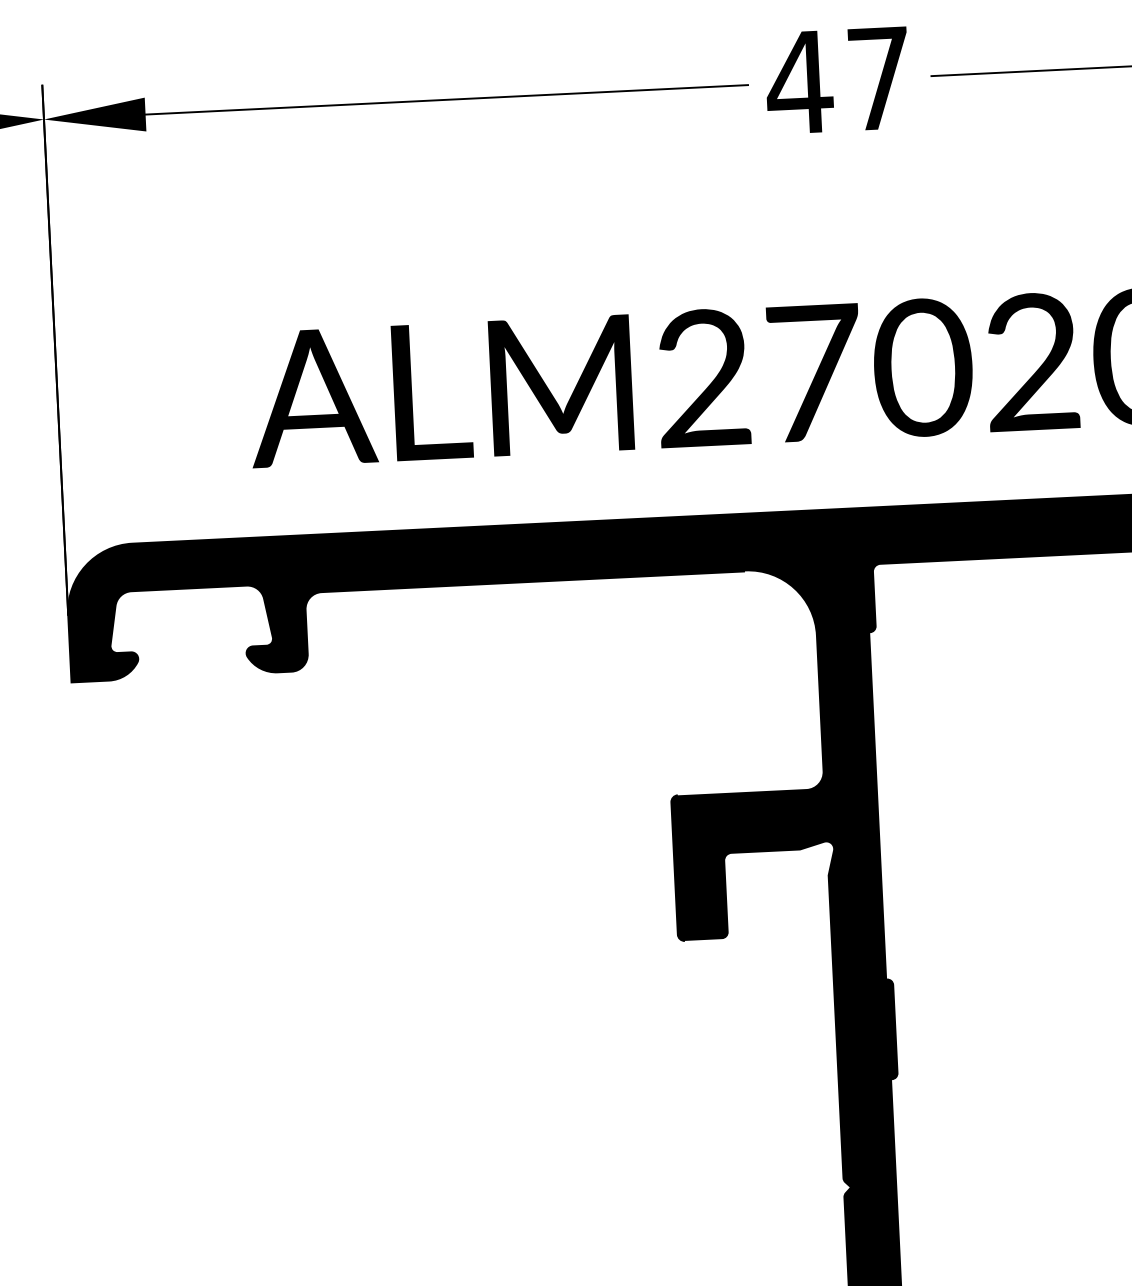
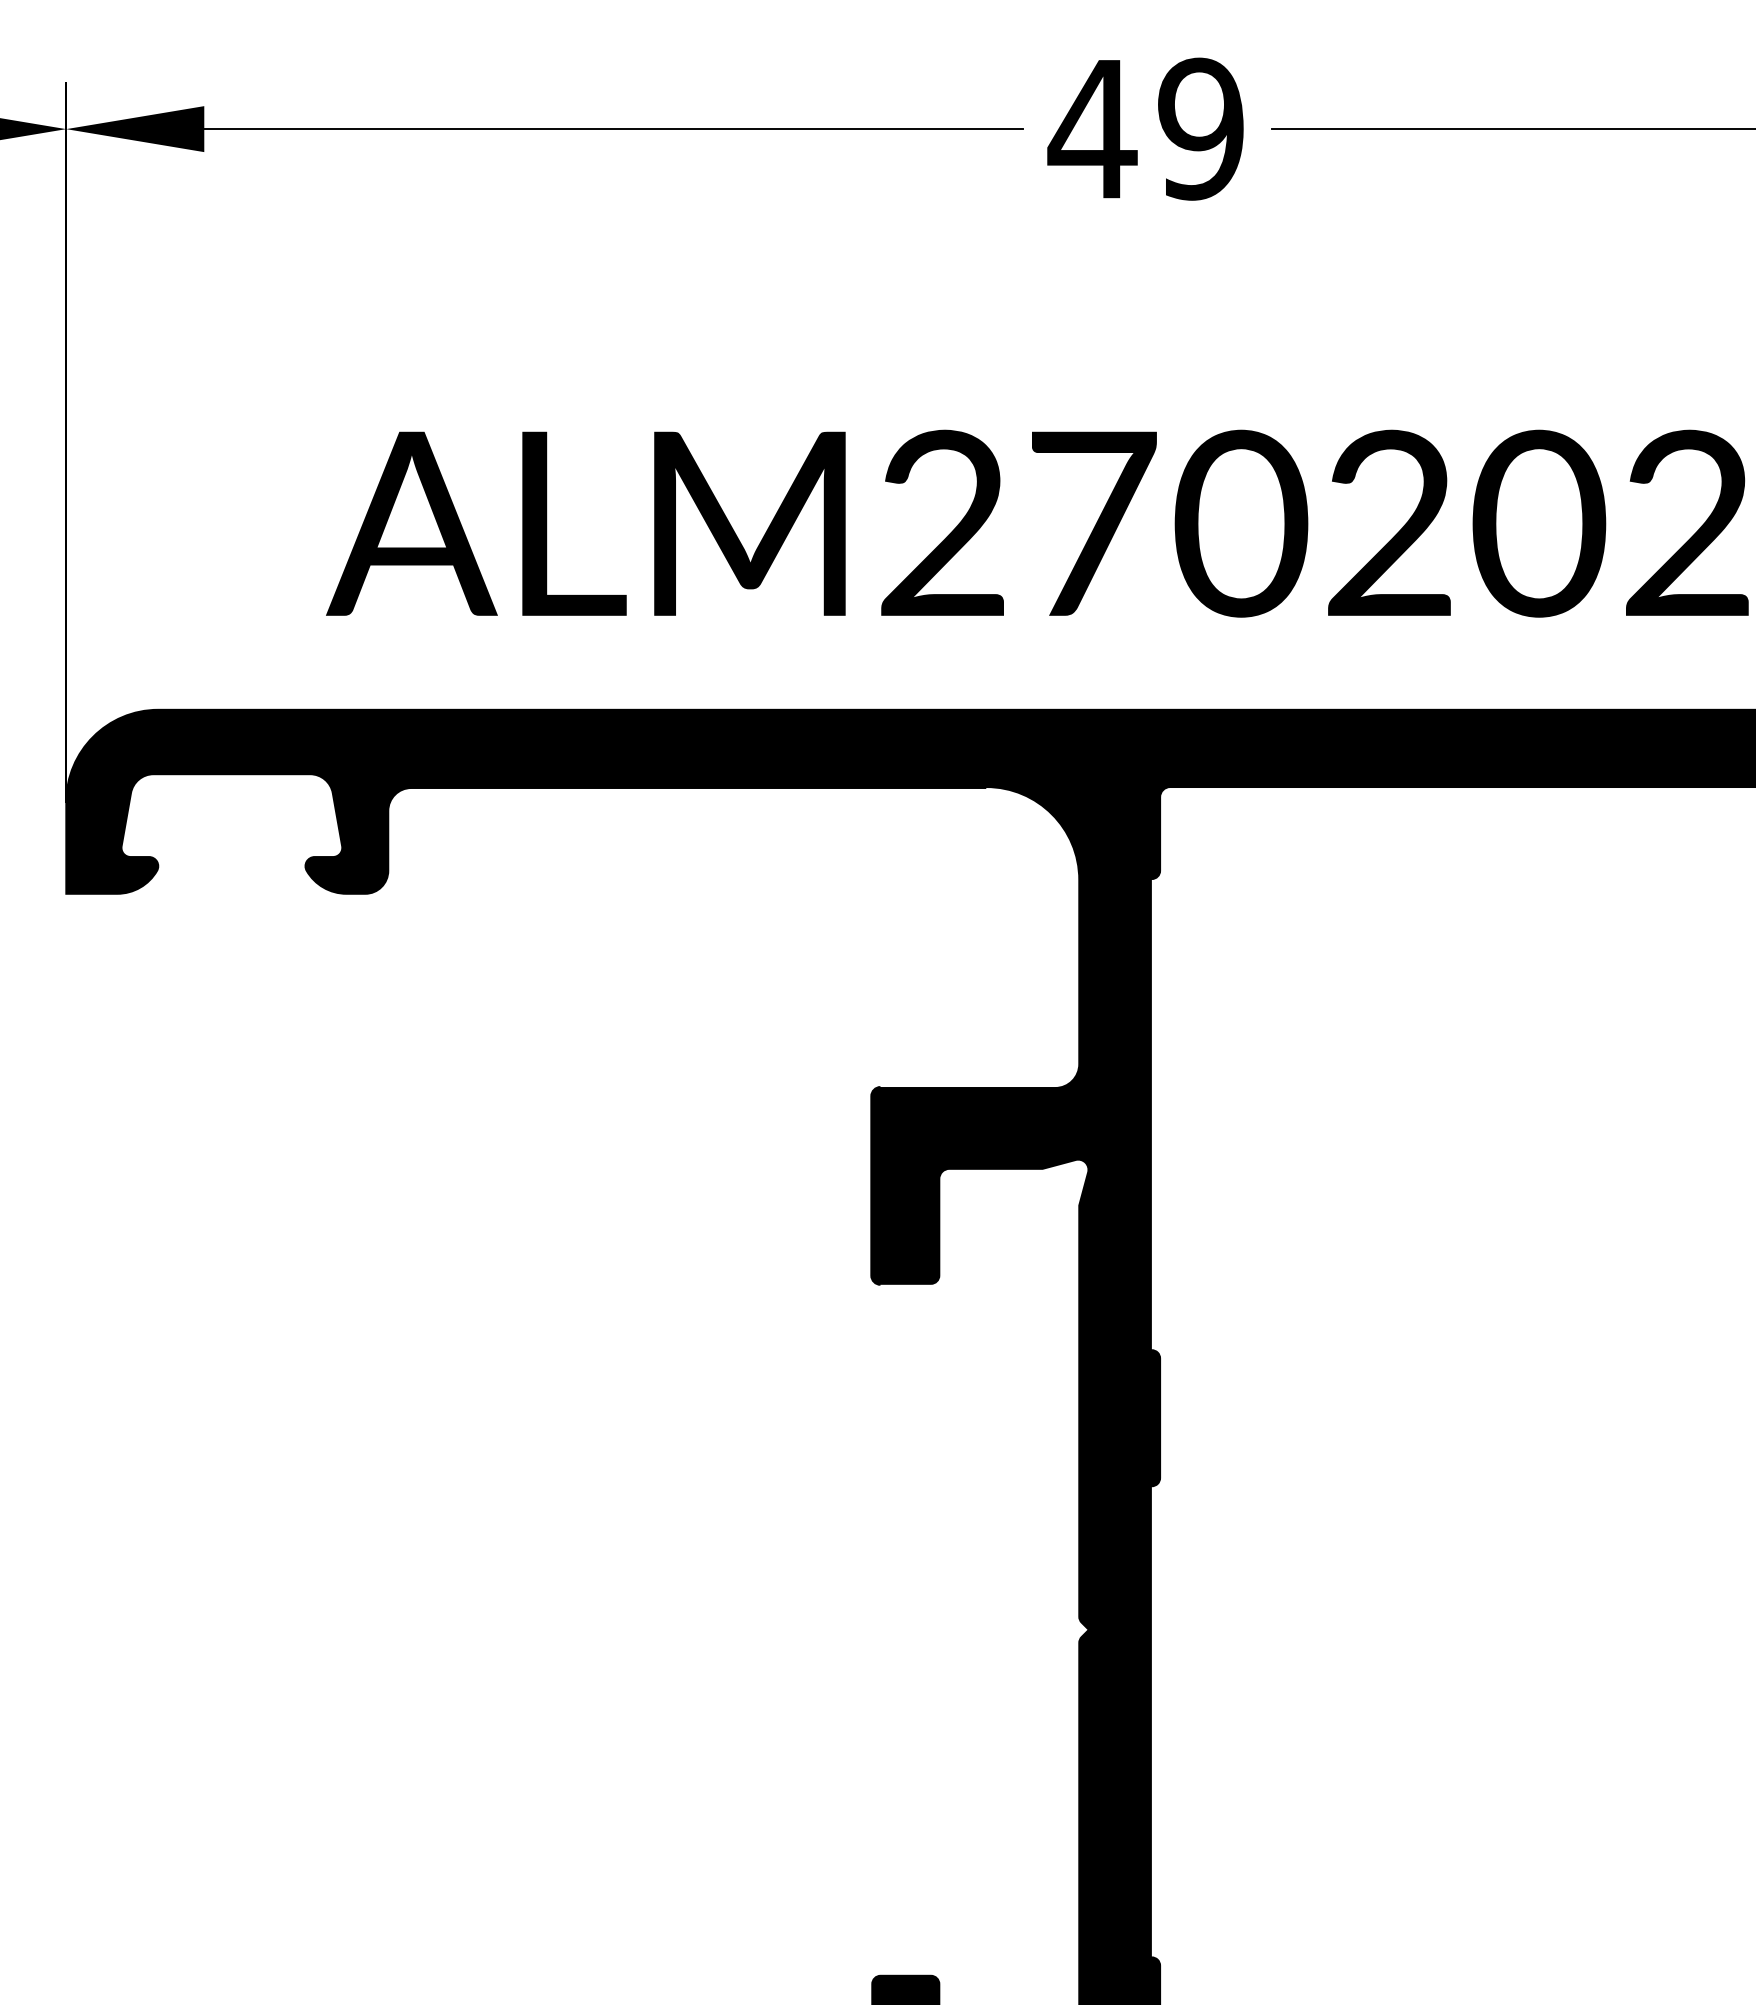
text: (878, 78) -> (1200, 128), 47 -> 49

